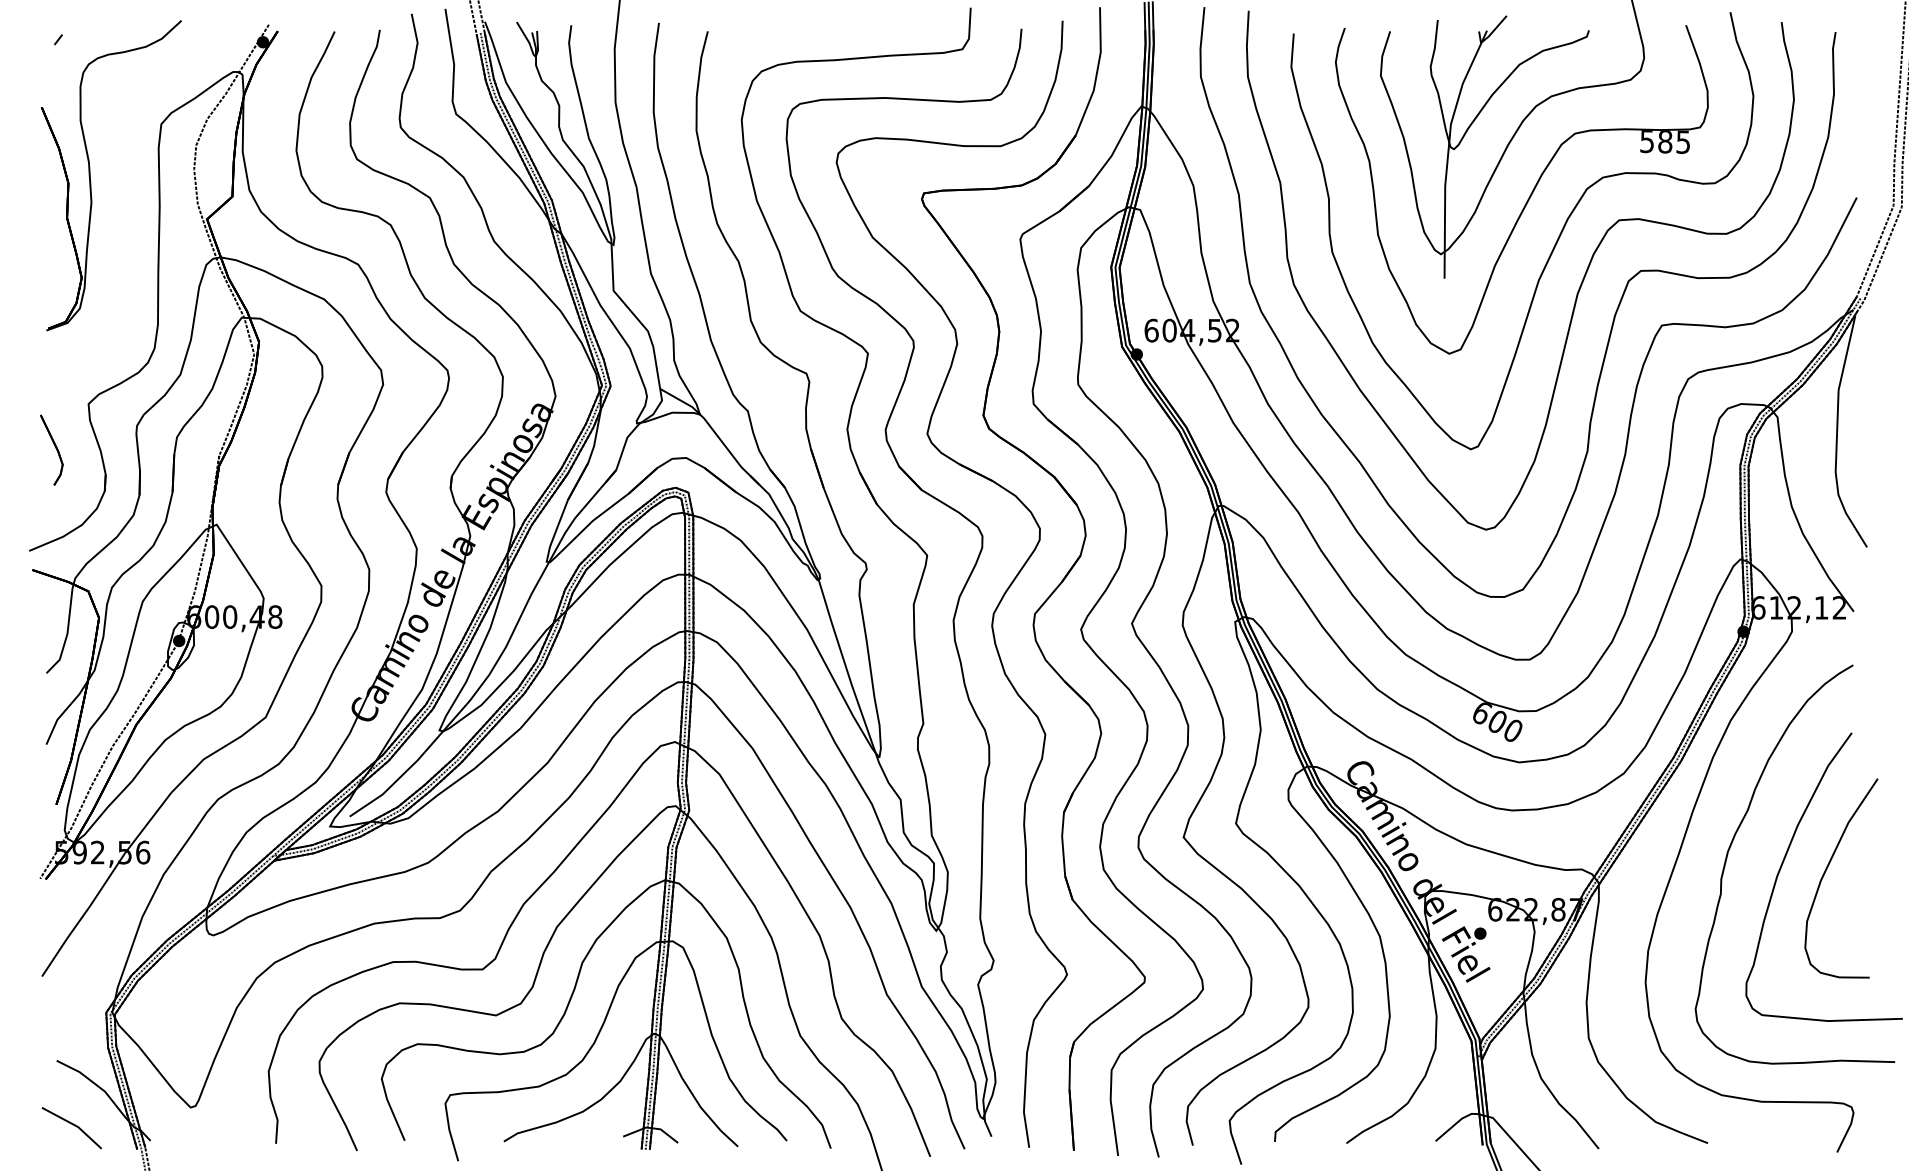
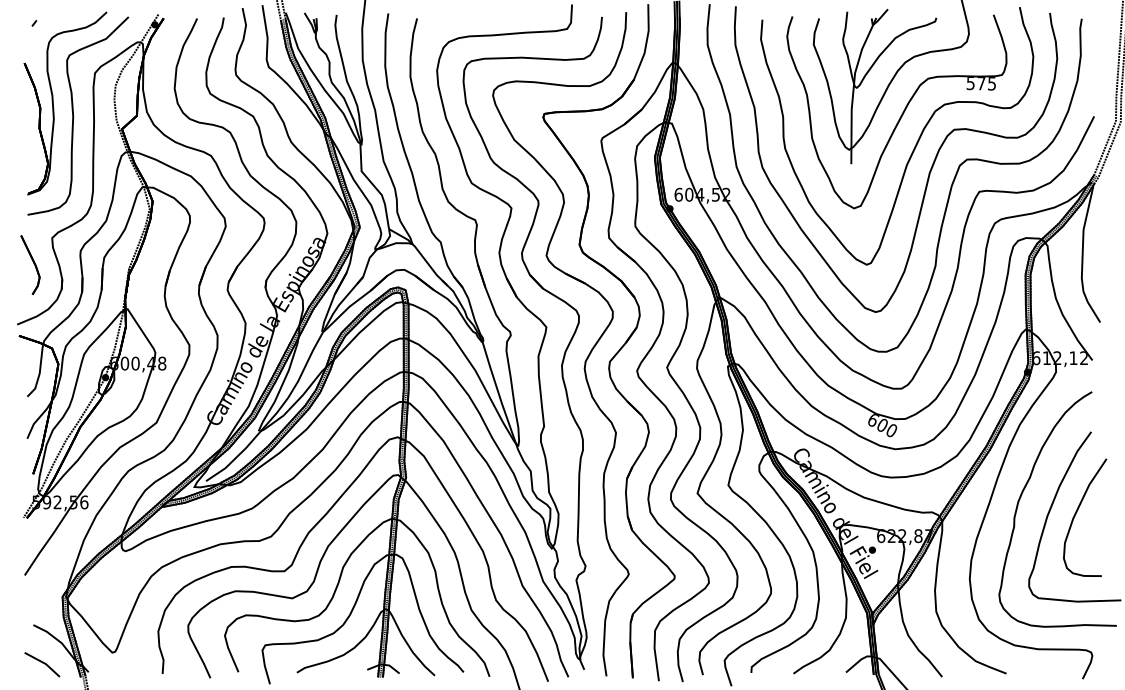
text: (1665, 141) -> (981, 83), 585 -> 575
curve: (126, 197) -> (74, 116), added
part: (51, 450) -> (30, 265), size x1.43

